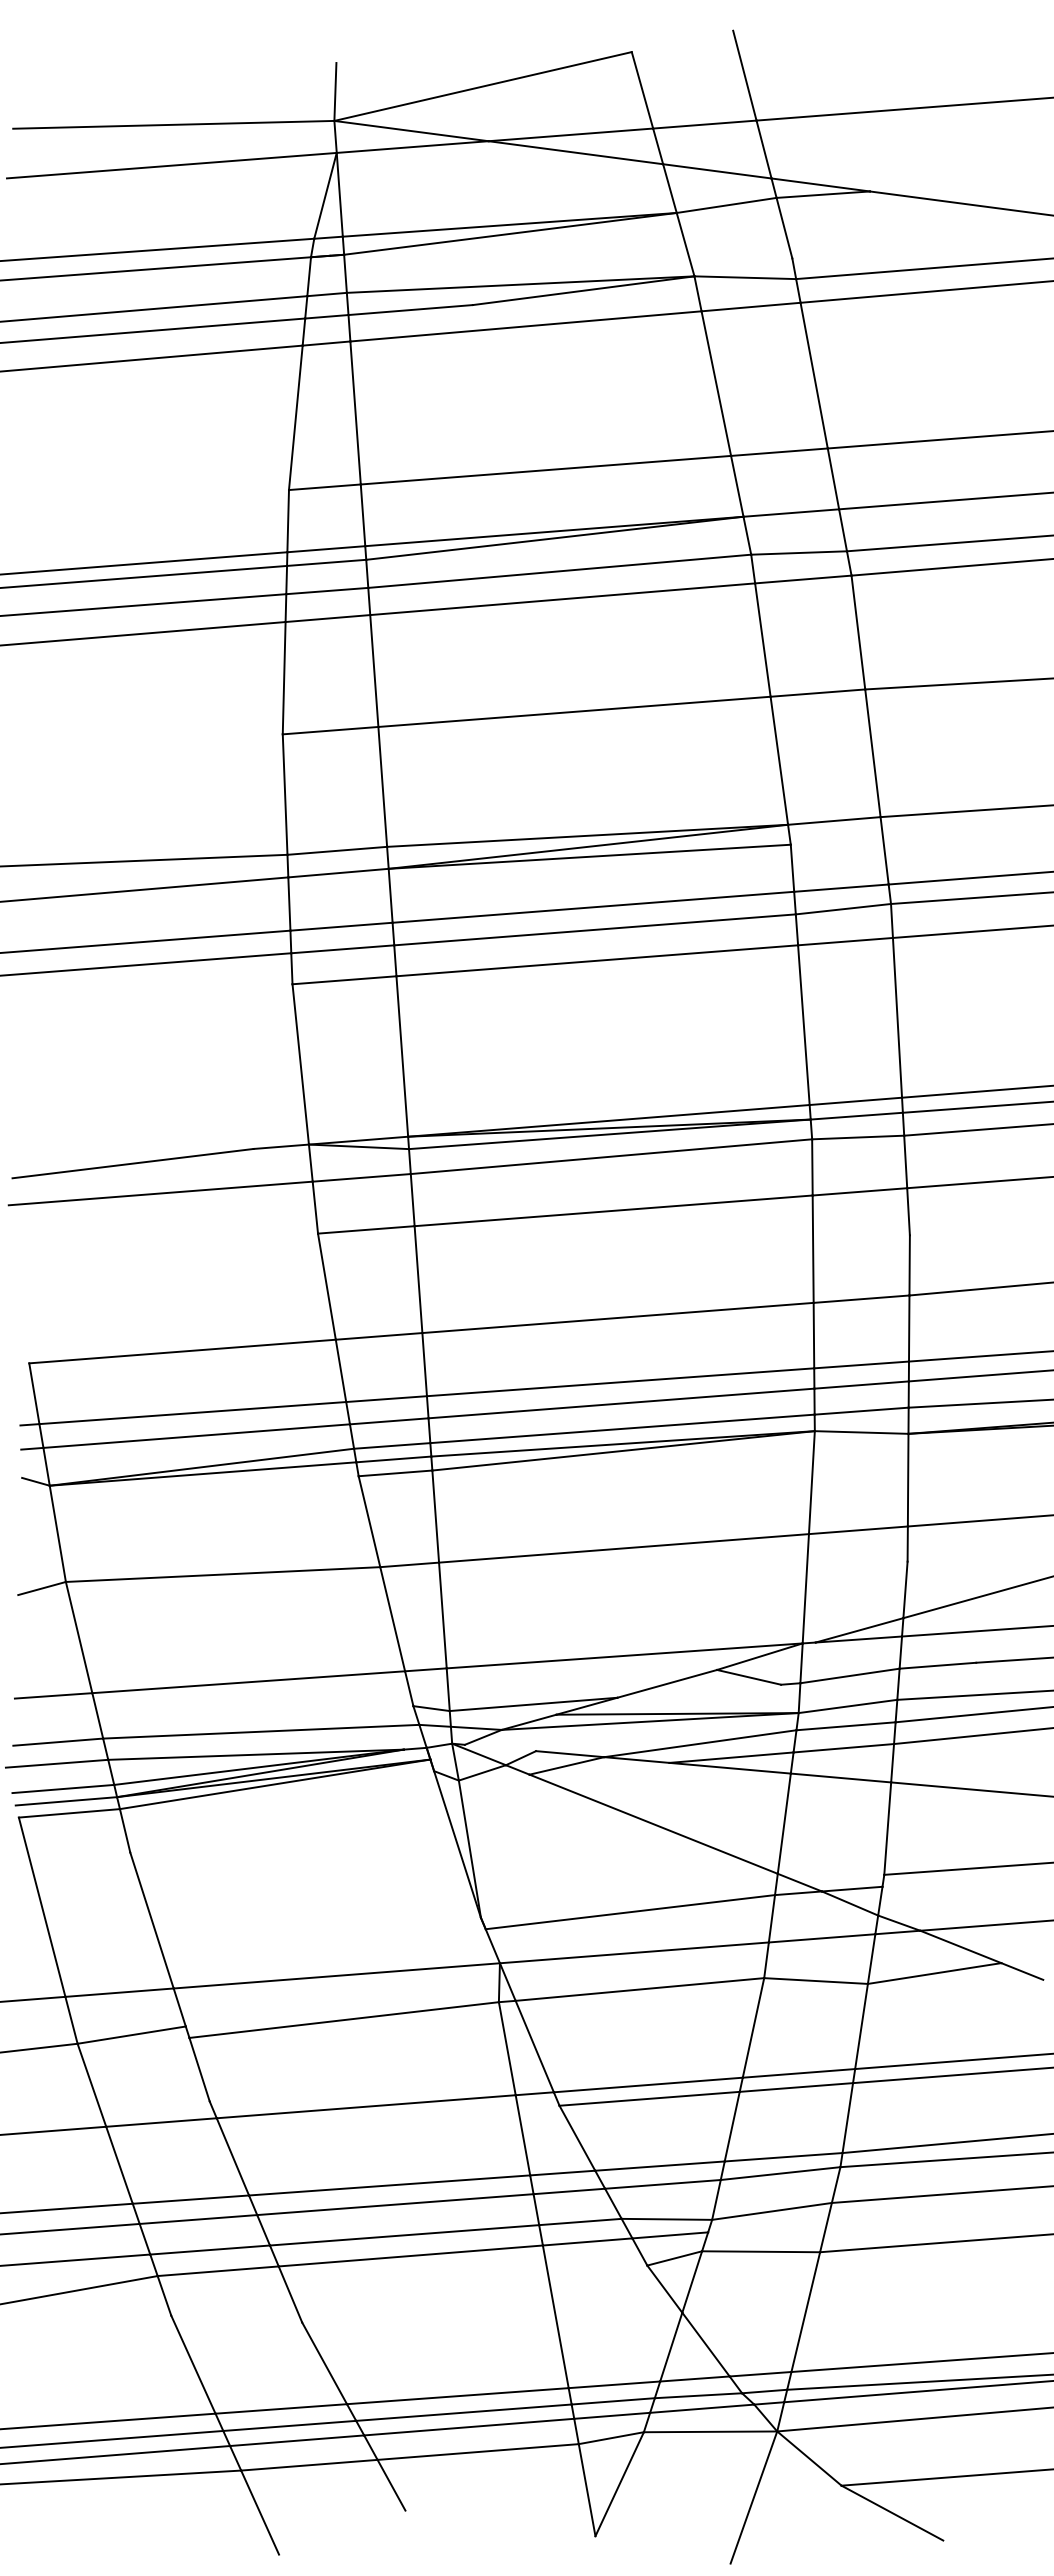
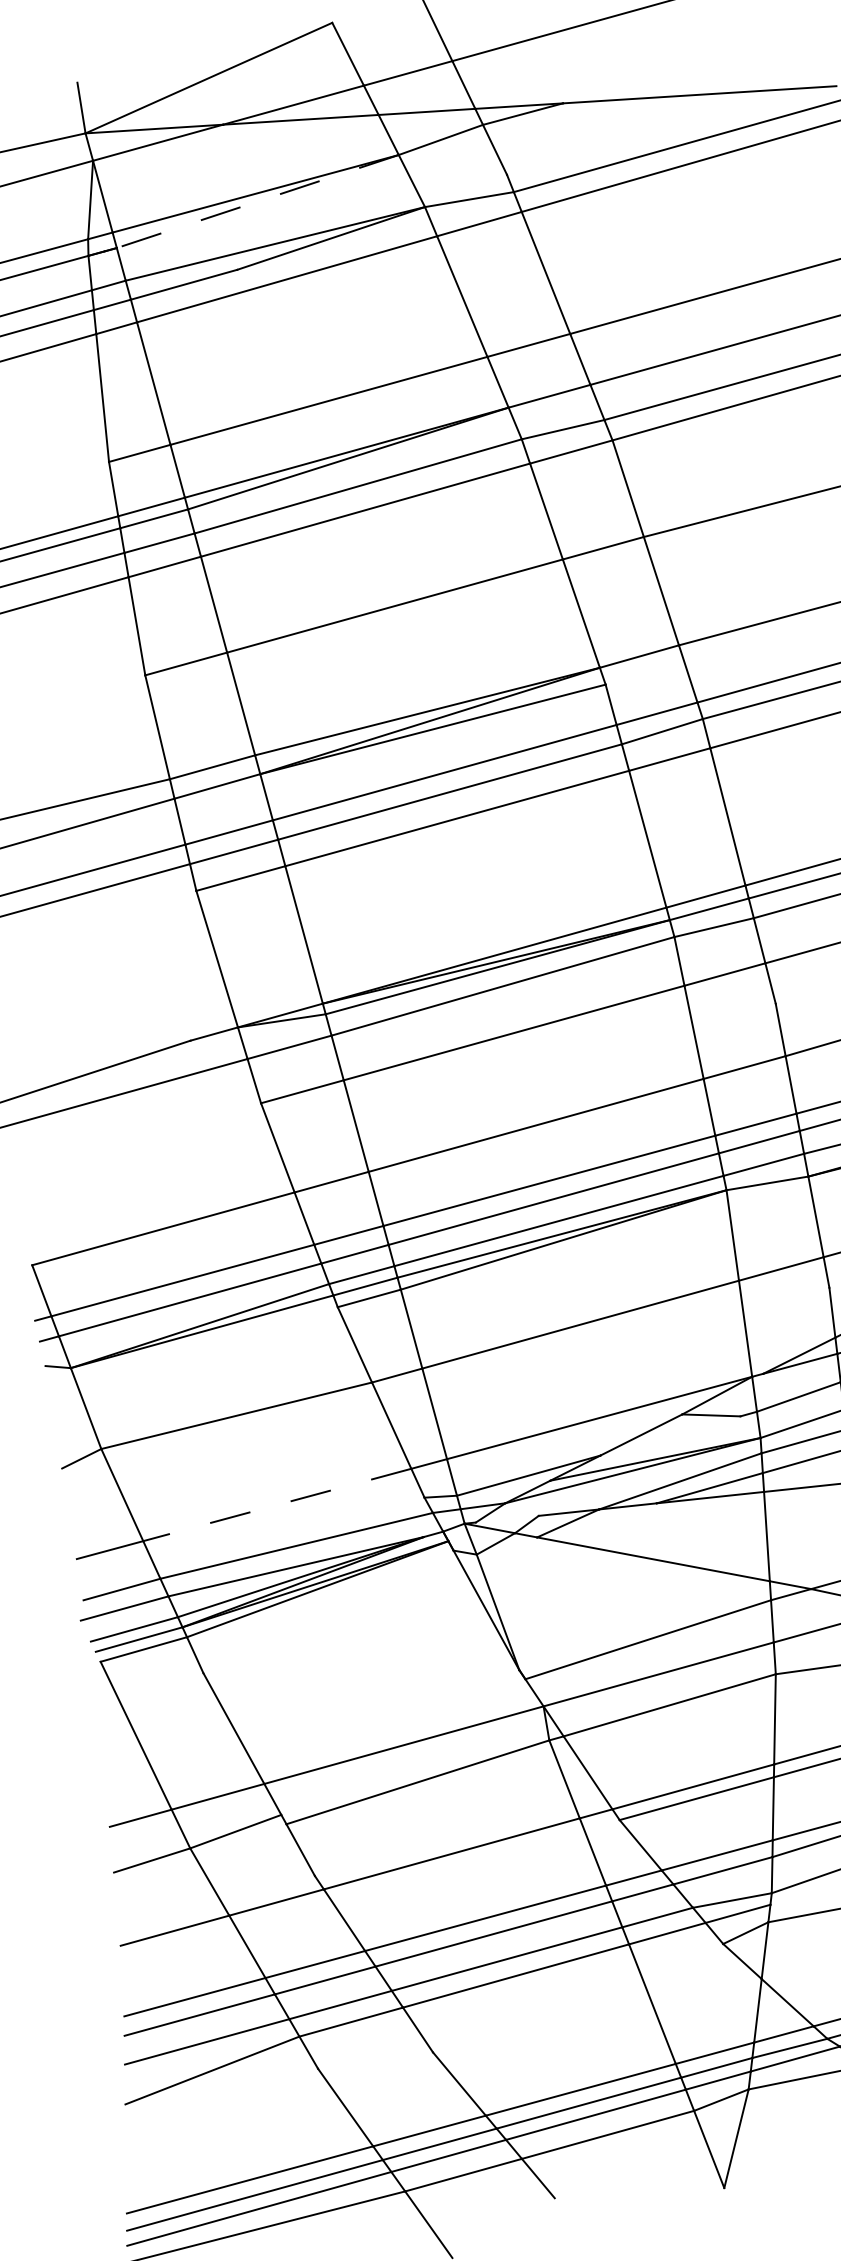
line: (510, 233) -> (257, 201), solid -> dashed
line: (248, 1682) -> (277, 1505), solid -> dashed

